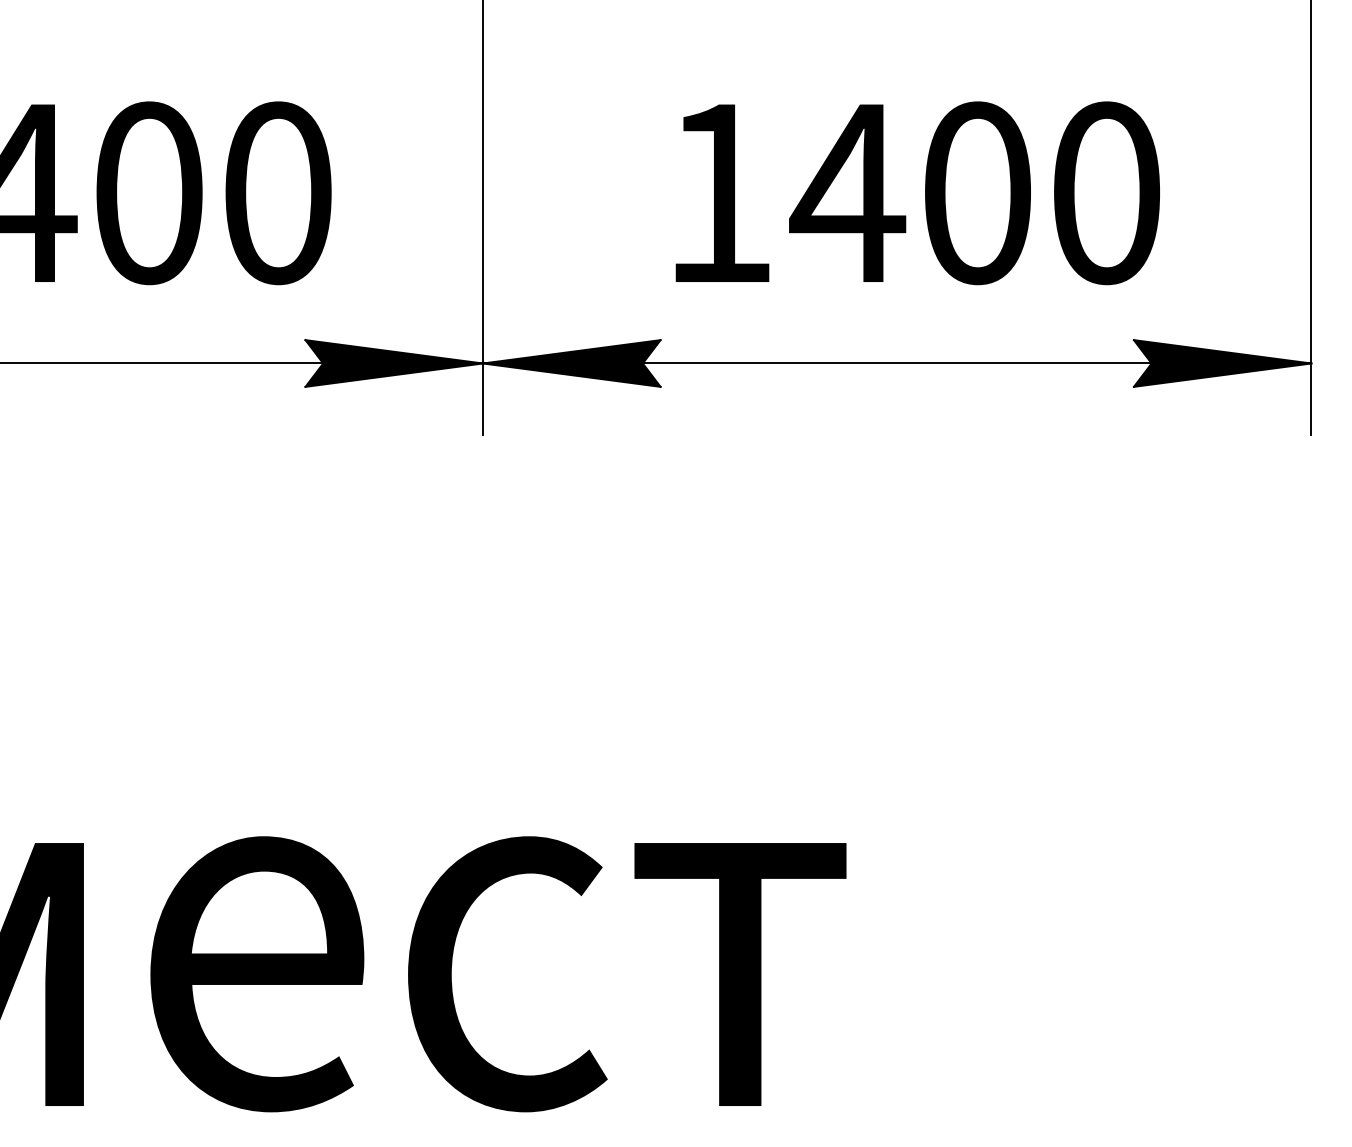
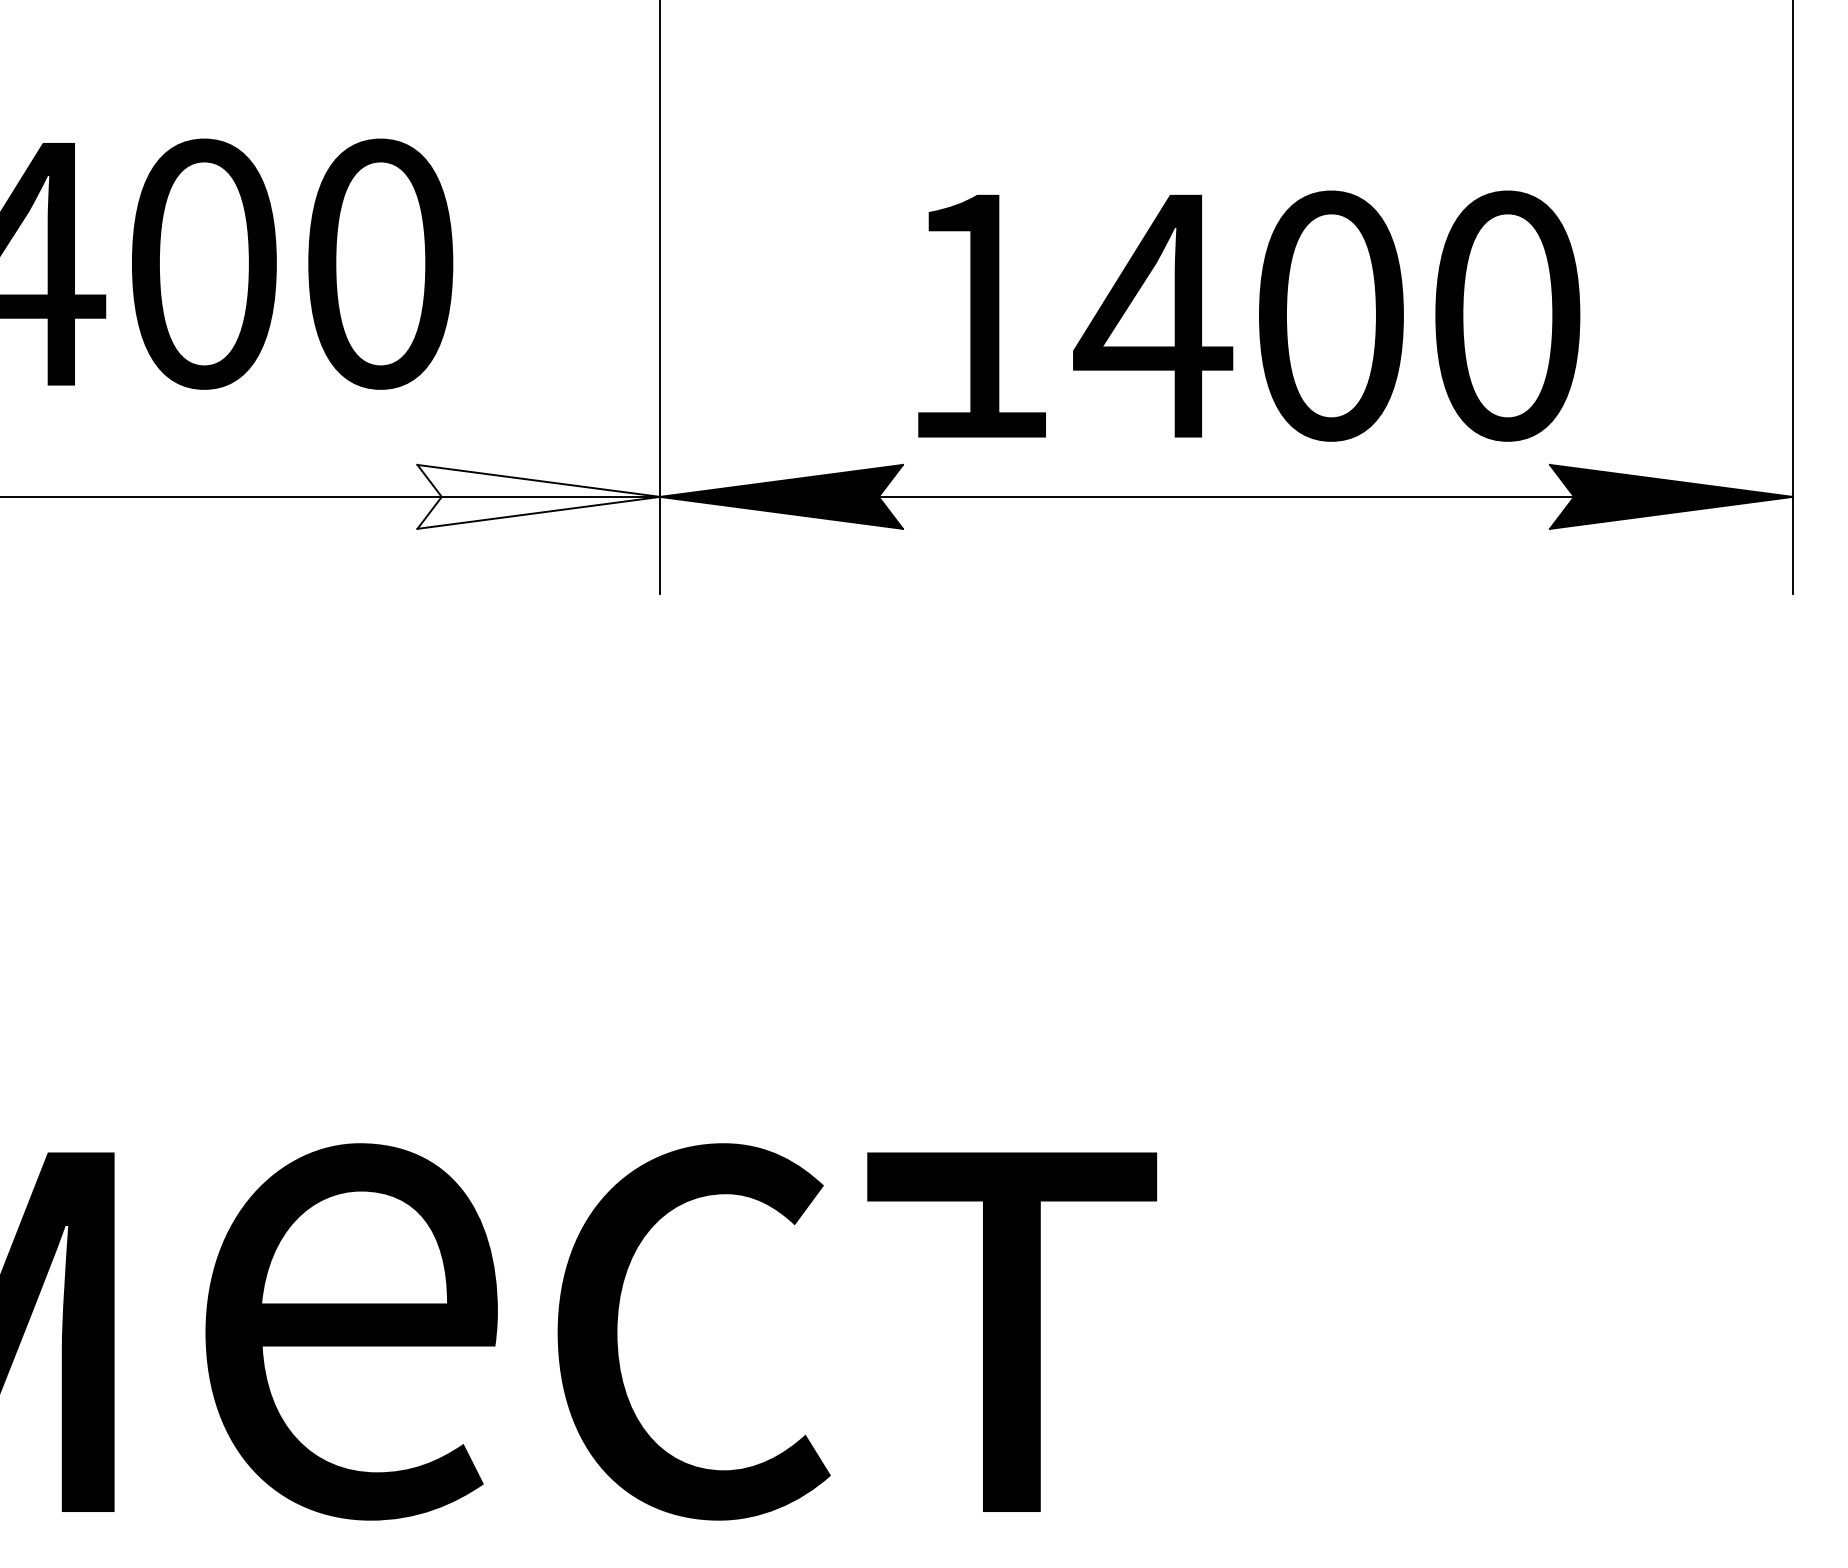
text: (917, 193) -> (1248, 316), moved
fill: (394, 363) -> (539, 496), removed

